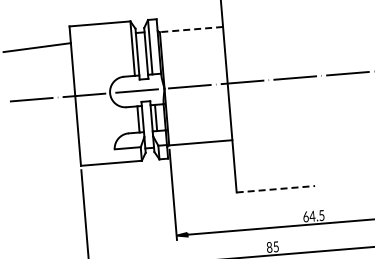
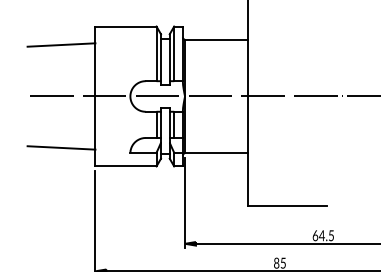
line: (191, 29) -> (216, 39), dashed -> solid
line: (45, 149) -> (61, 147), added
line: (276, 188) -> (288, 205), dashed -> solid

